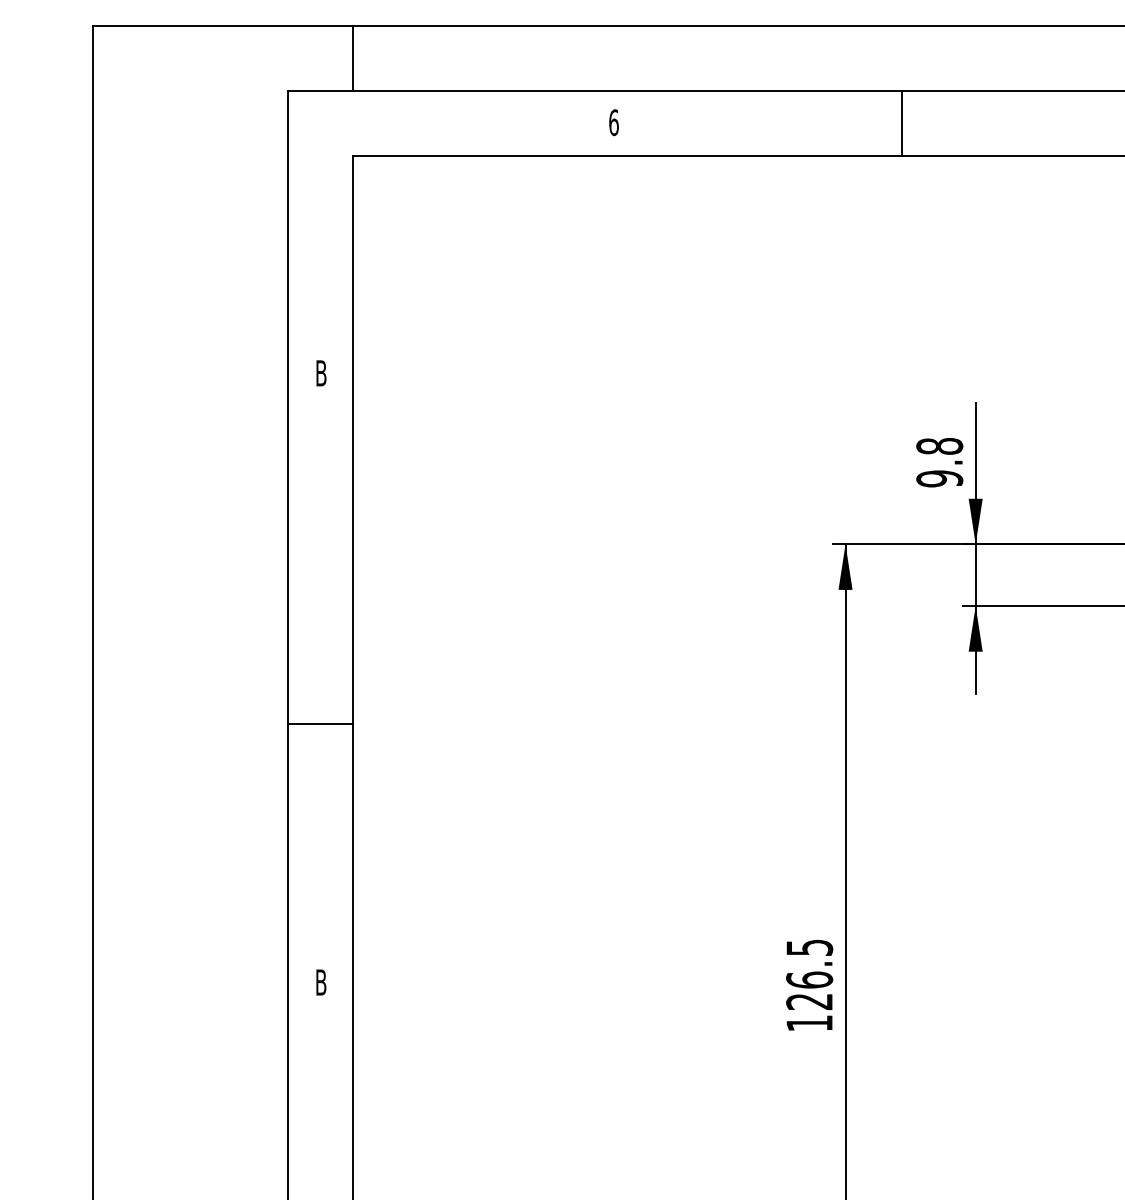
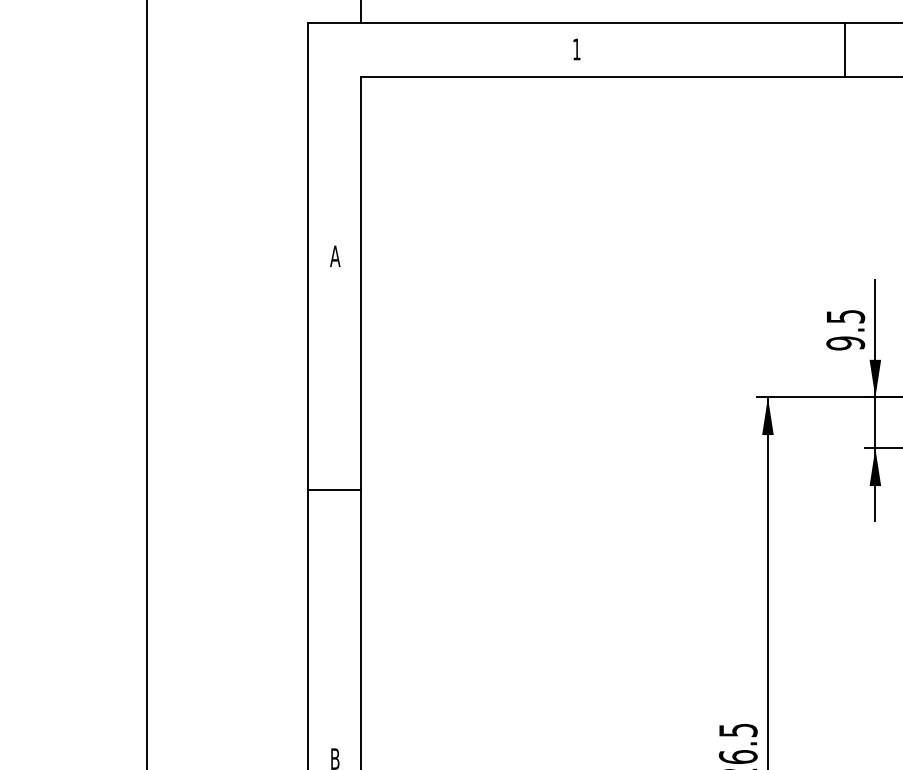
text: (613, 122) -> (576, 49), 6 -> 1
line: (901, 122) -> (844, 49), moved
text: (321, 373) -> (335, 256), B -> A
text: (939, 446) -> (845, 316), 9.8 -> 9.5
line: (320, 724) -> (334, 490), moved

